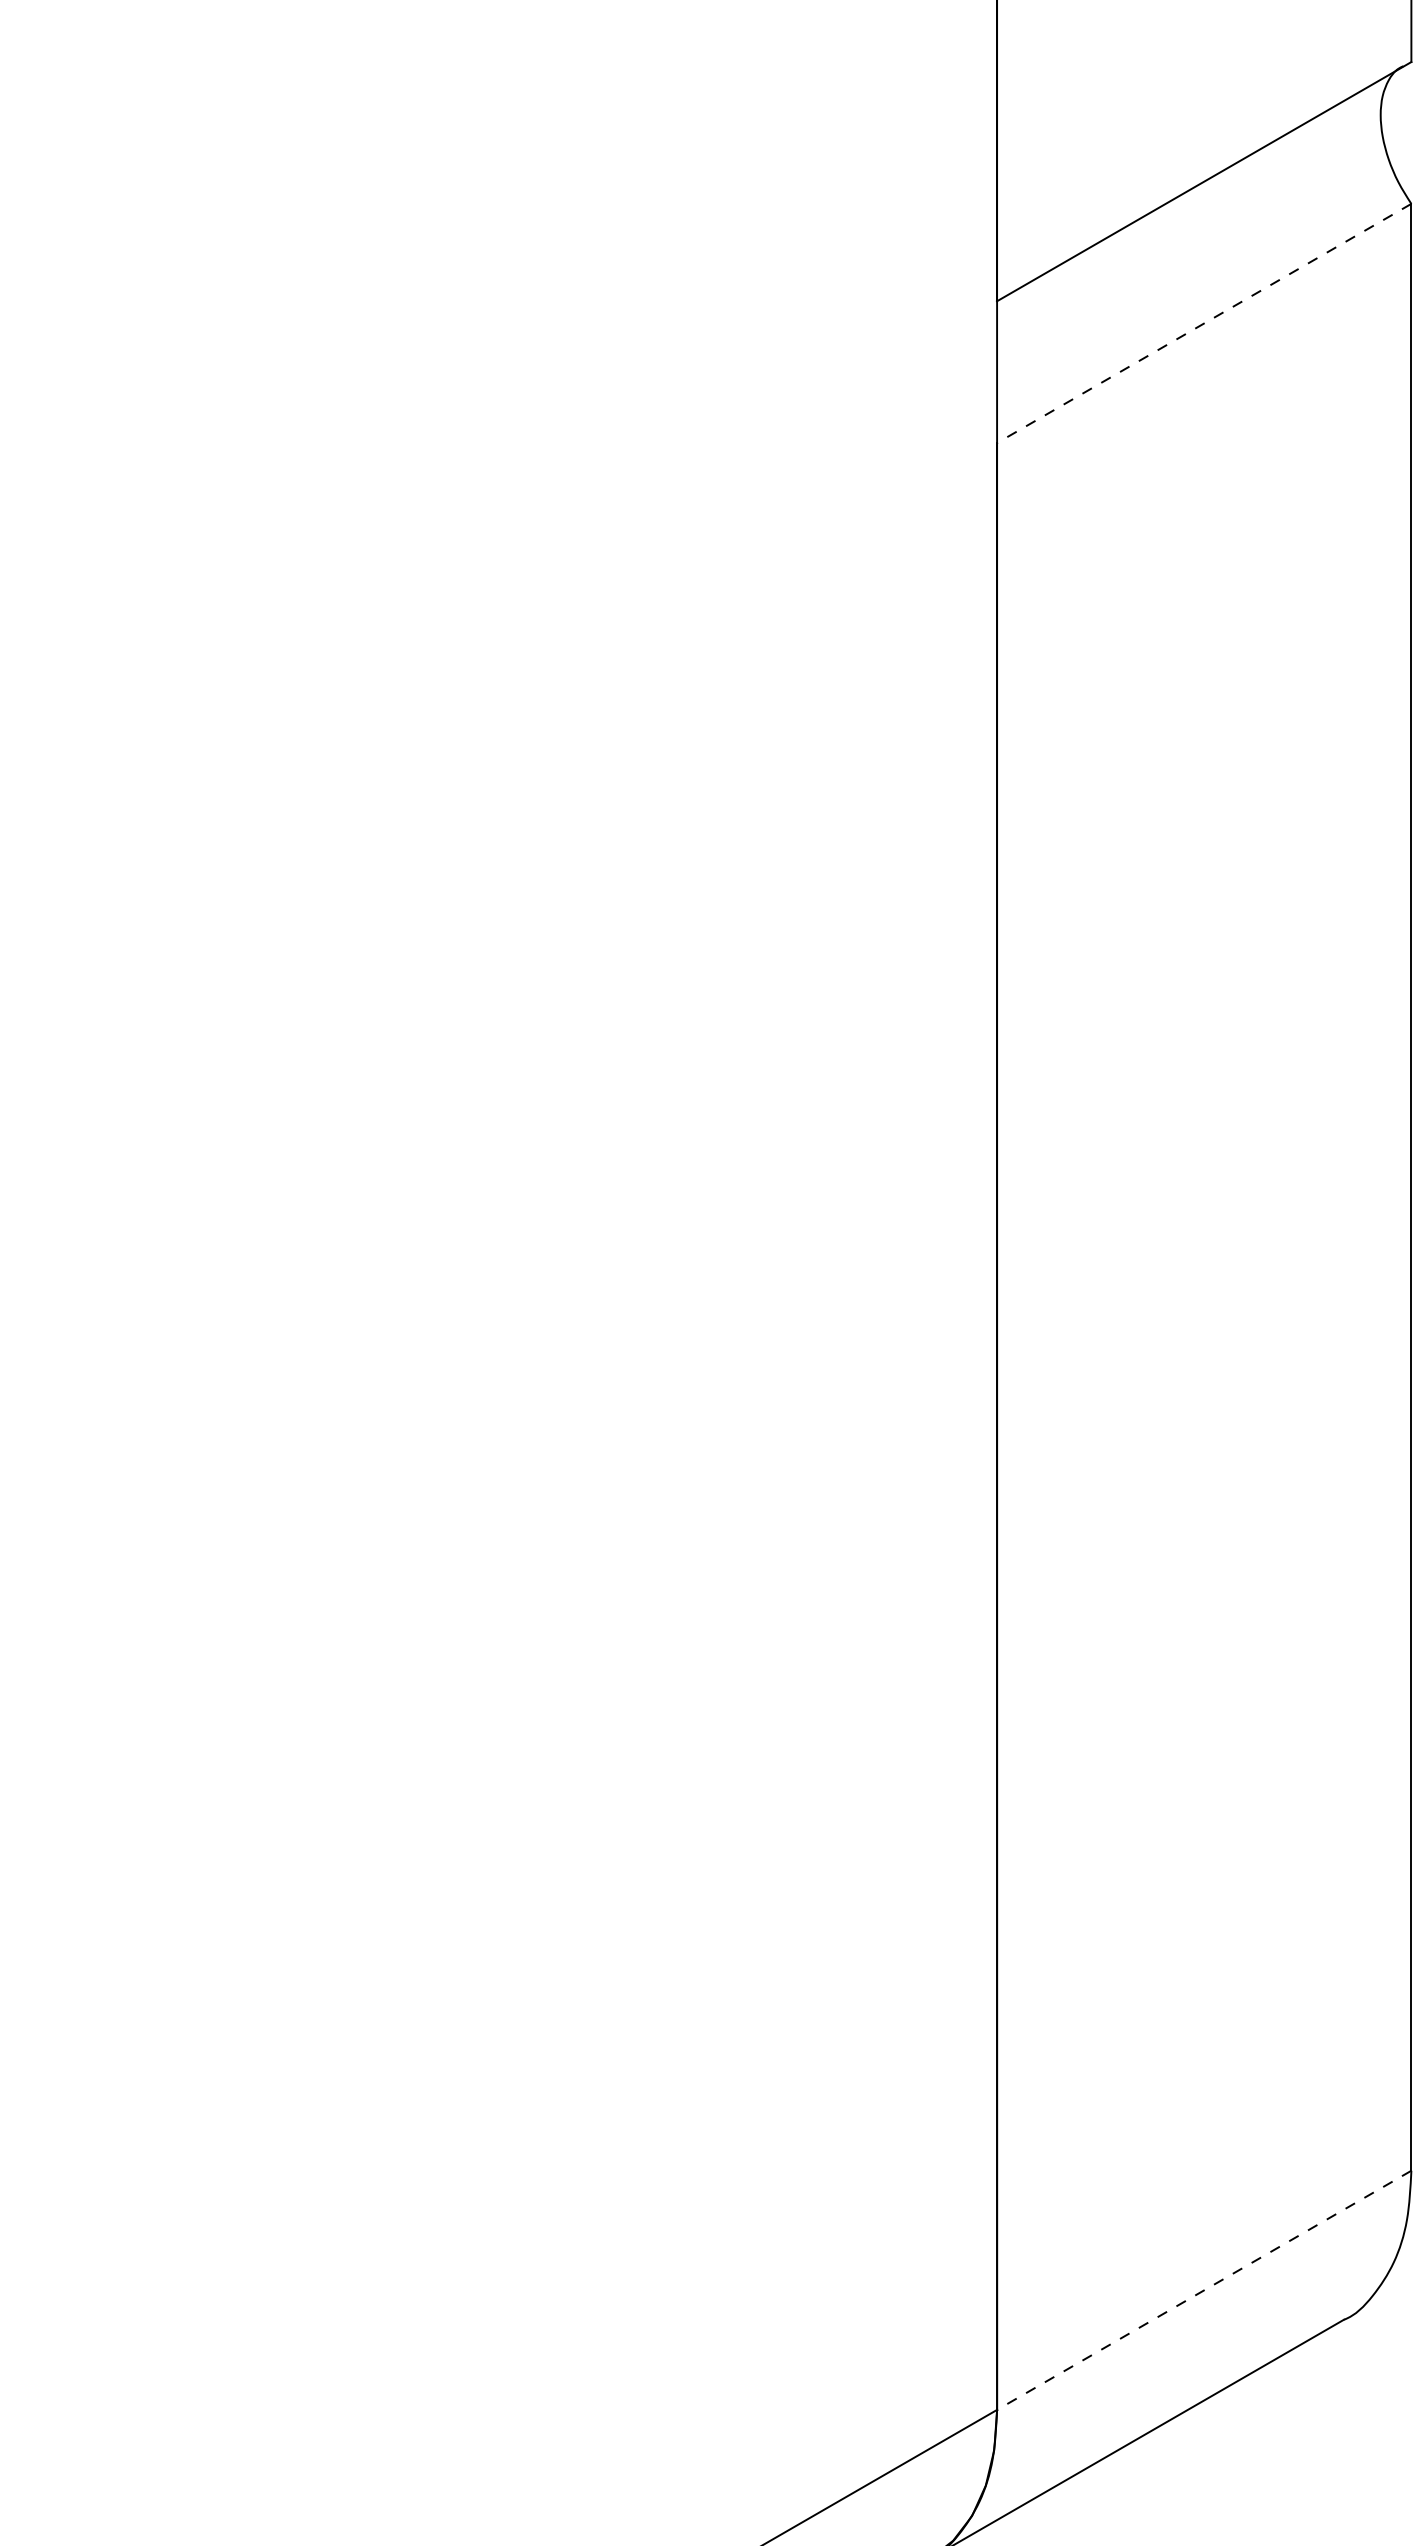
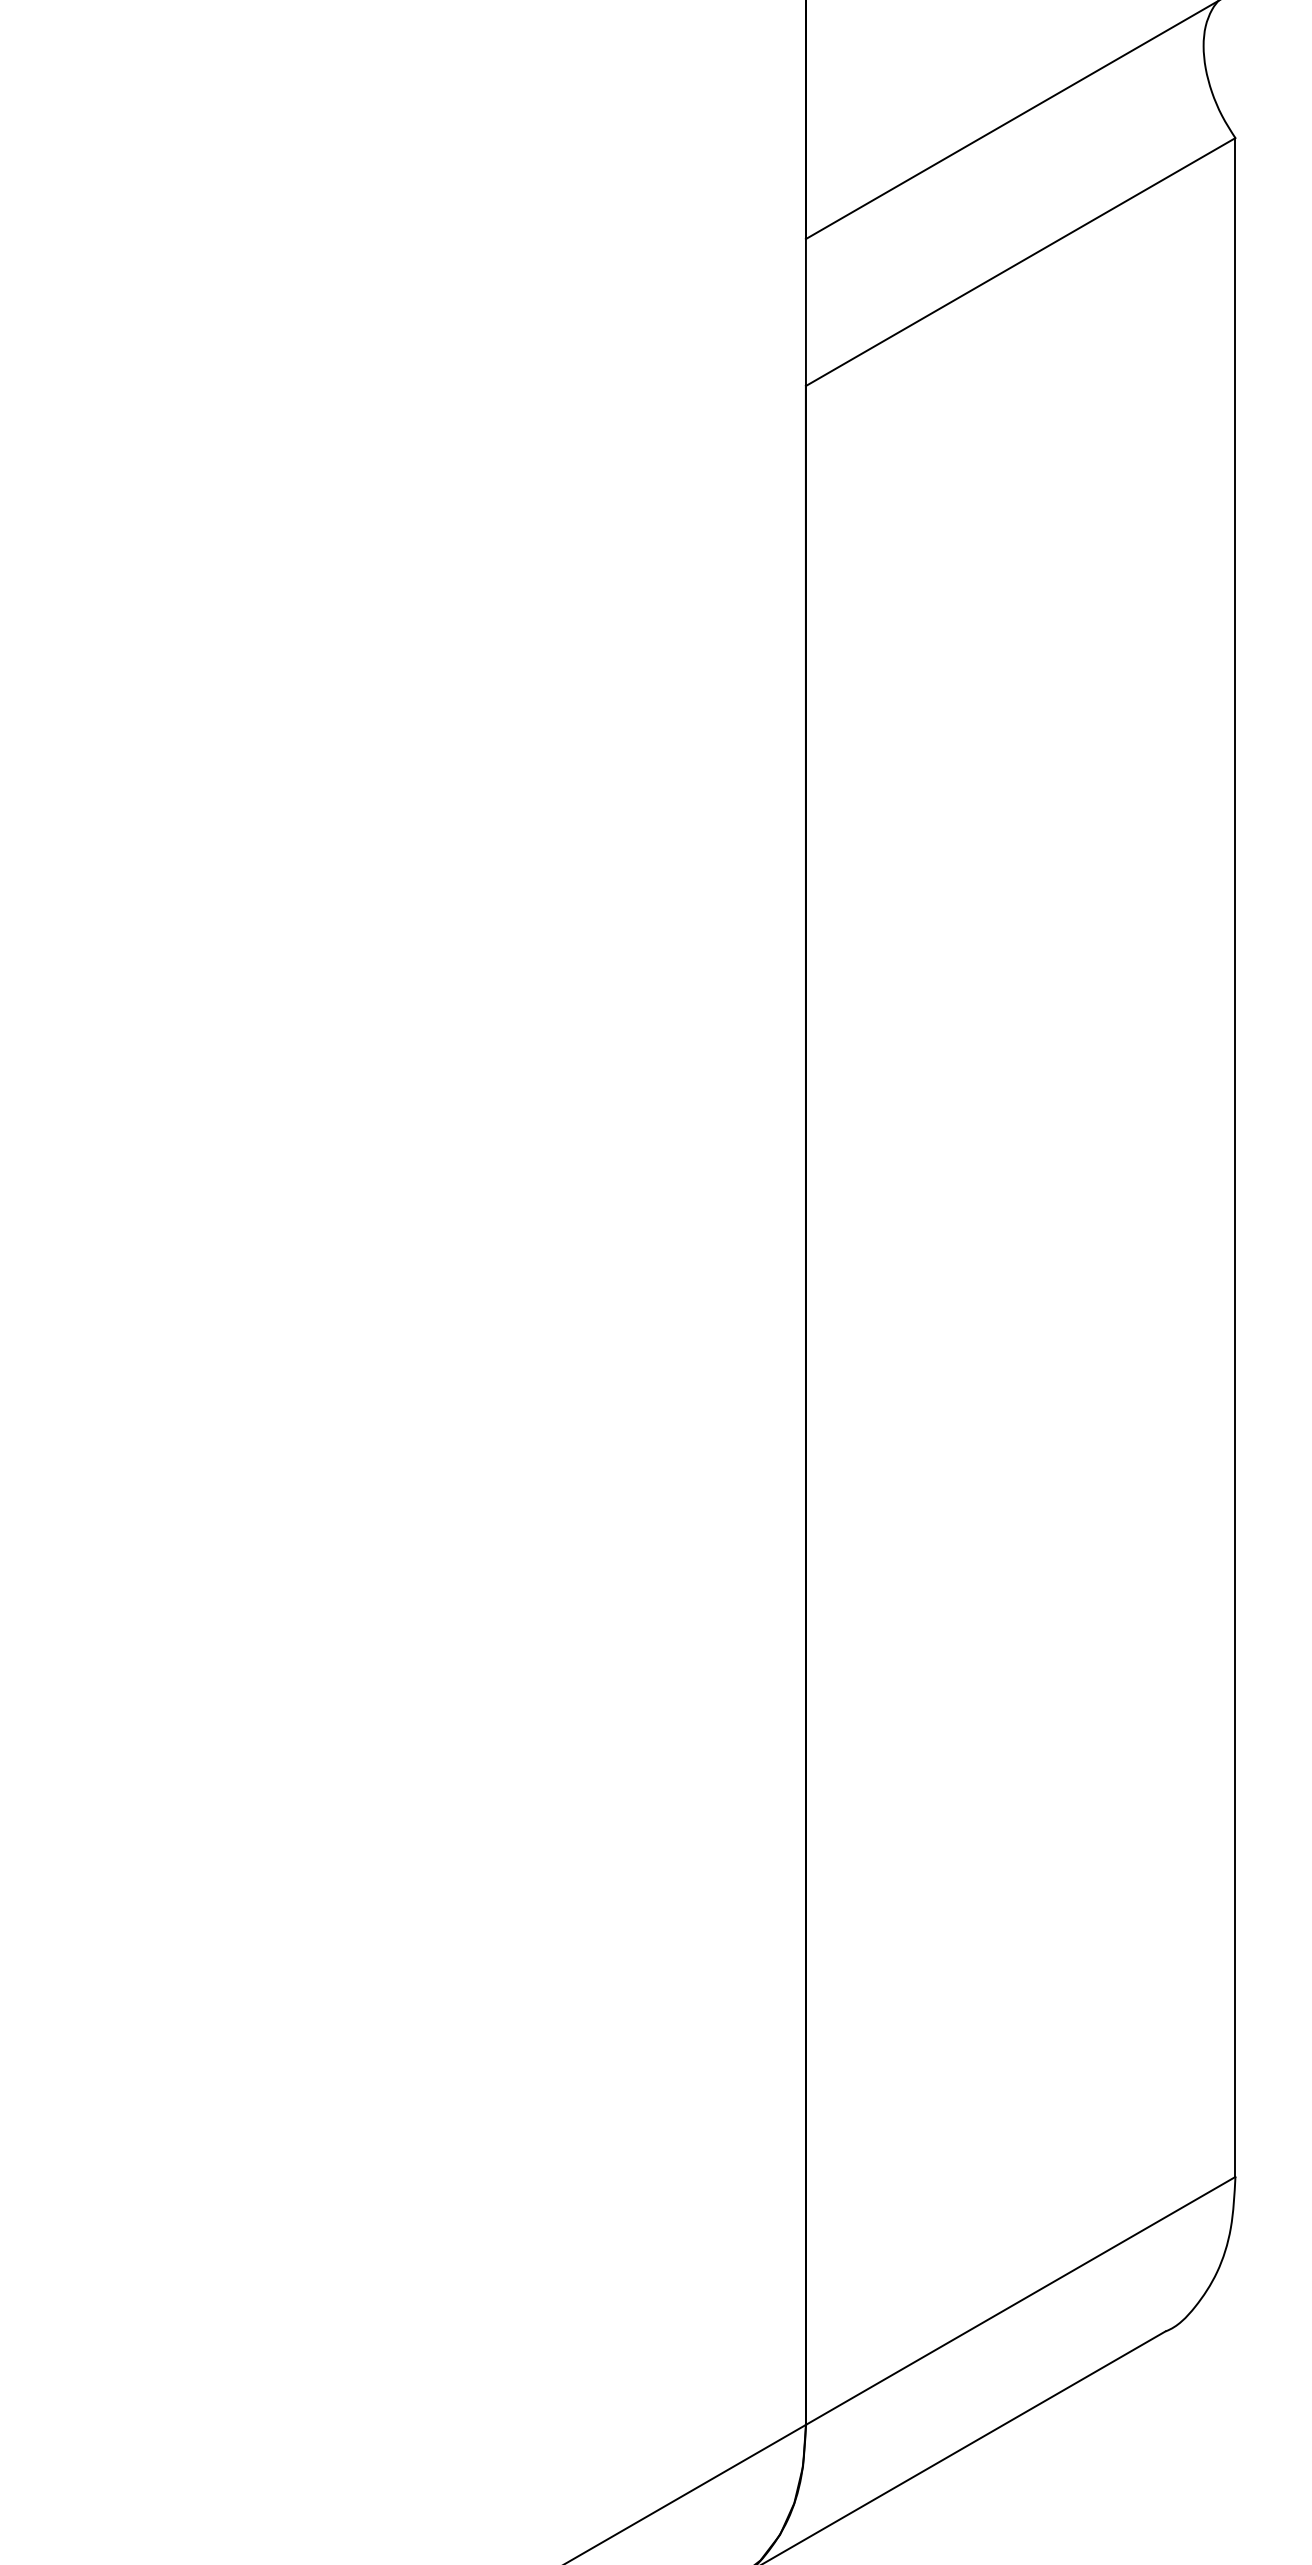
line: (1203, 323) -> (1019, 262), dashed -> solid
line: (1203, 2290) -> (1019, 2301), dashed -> solid

